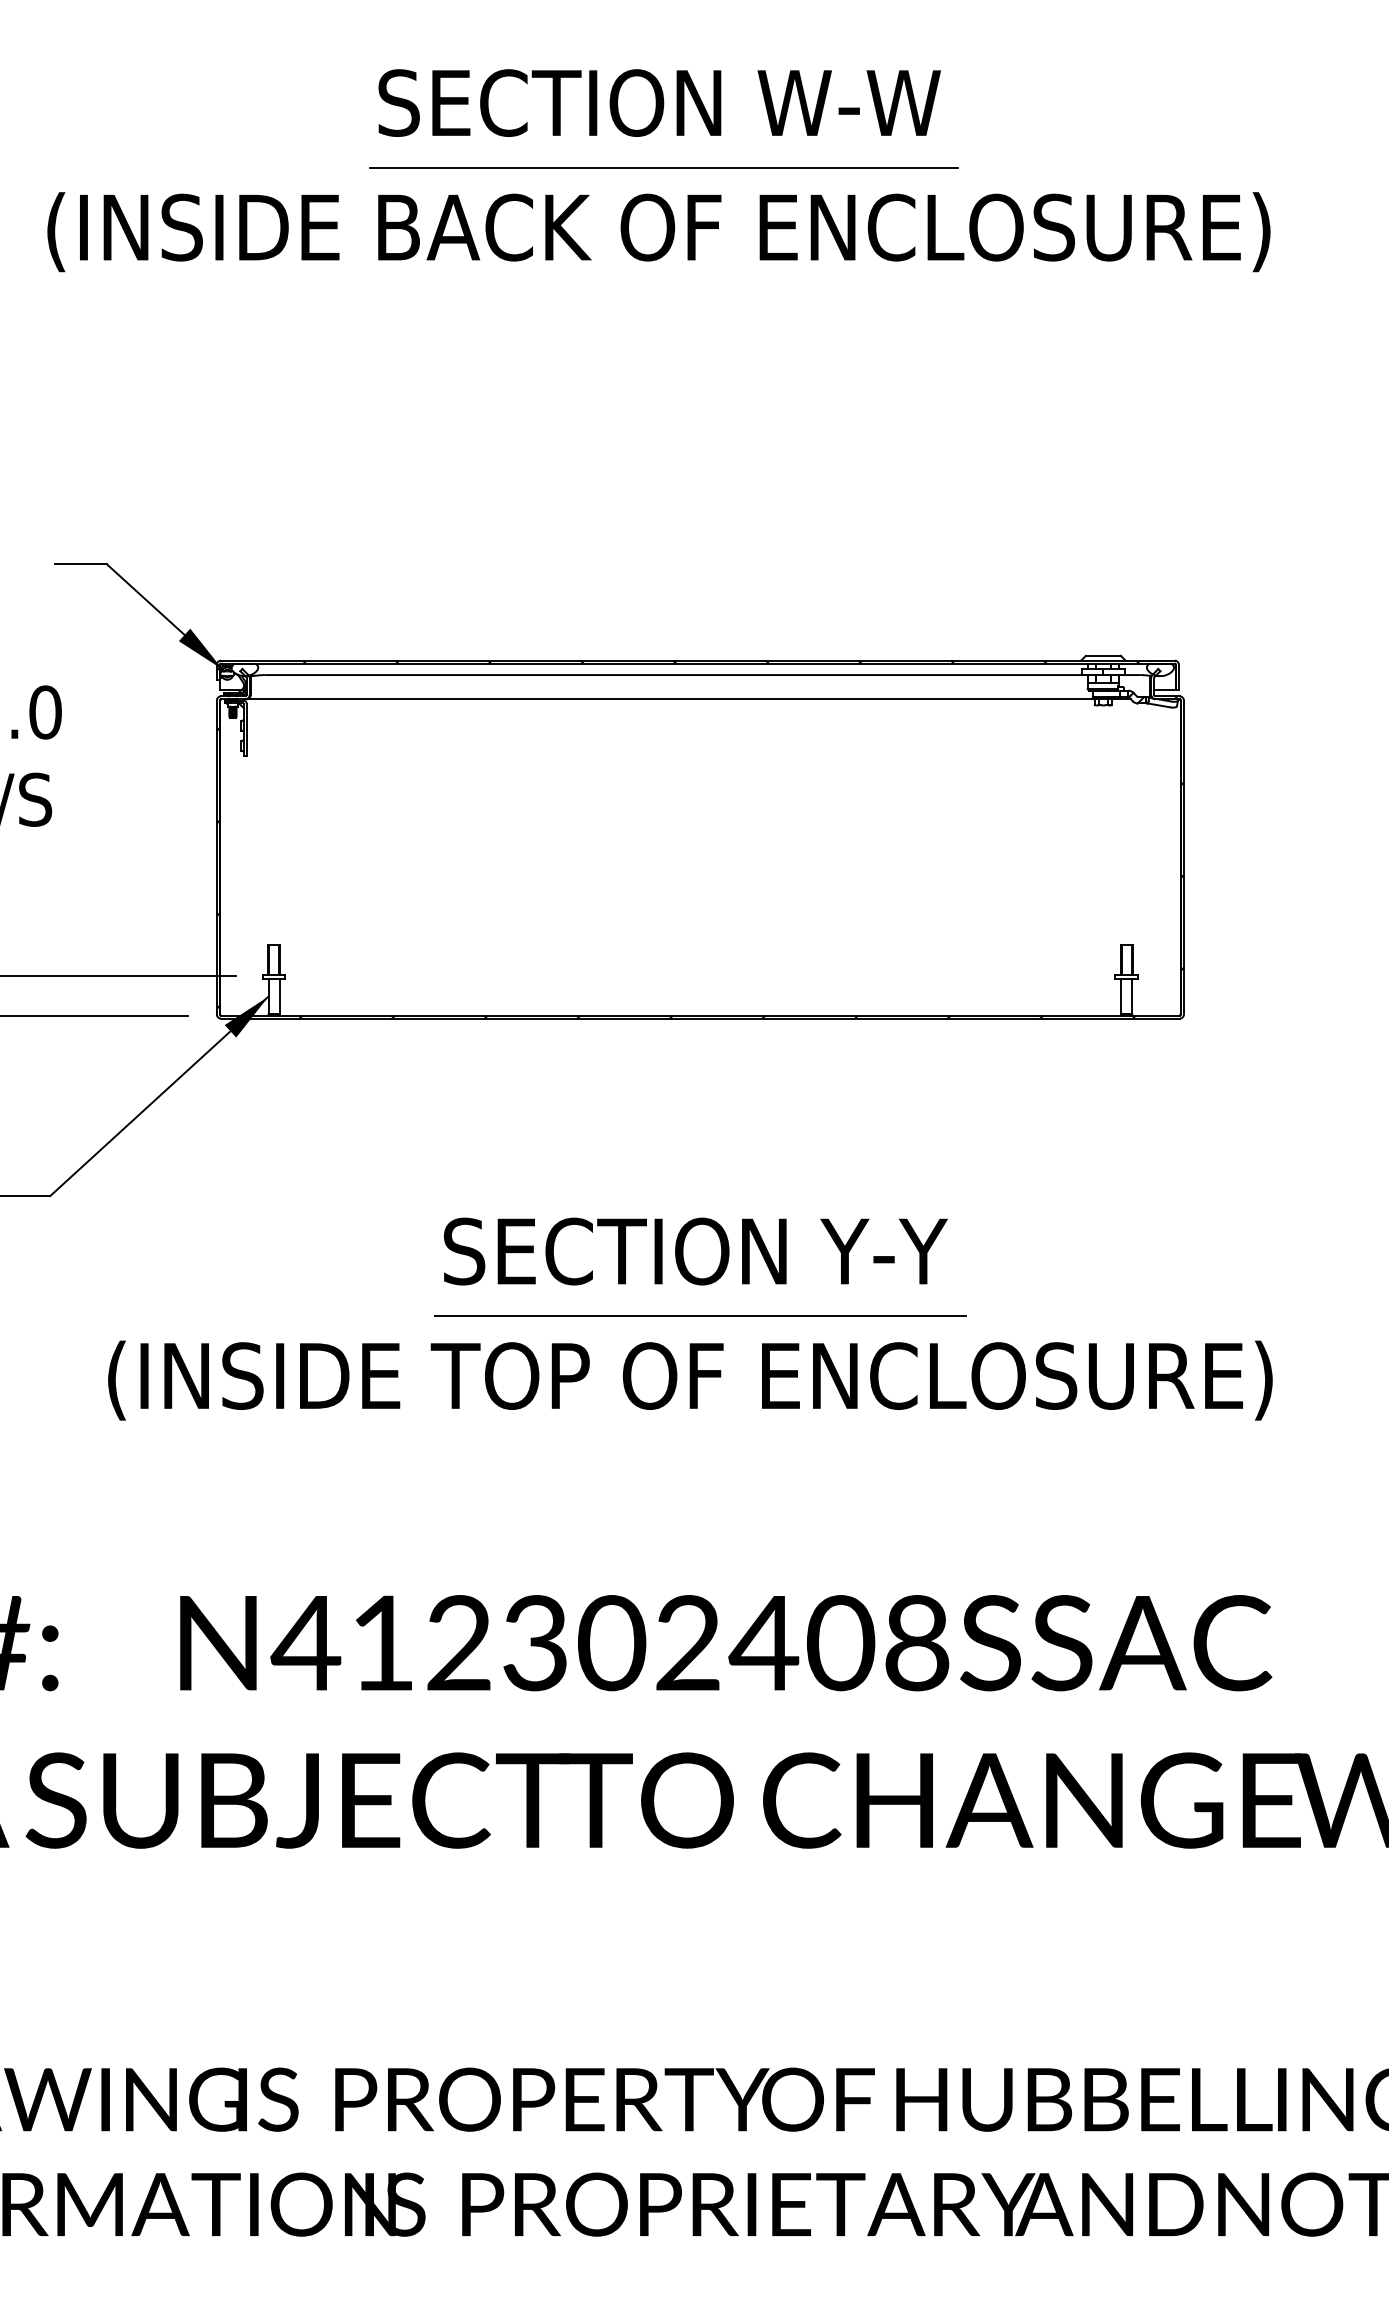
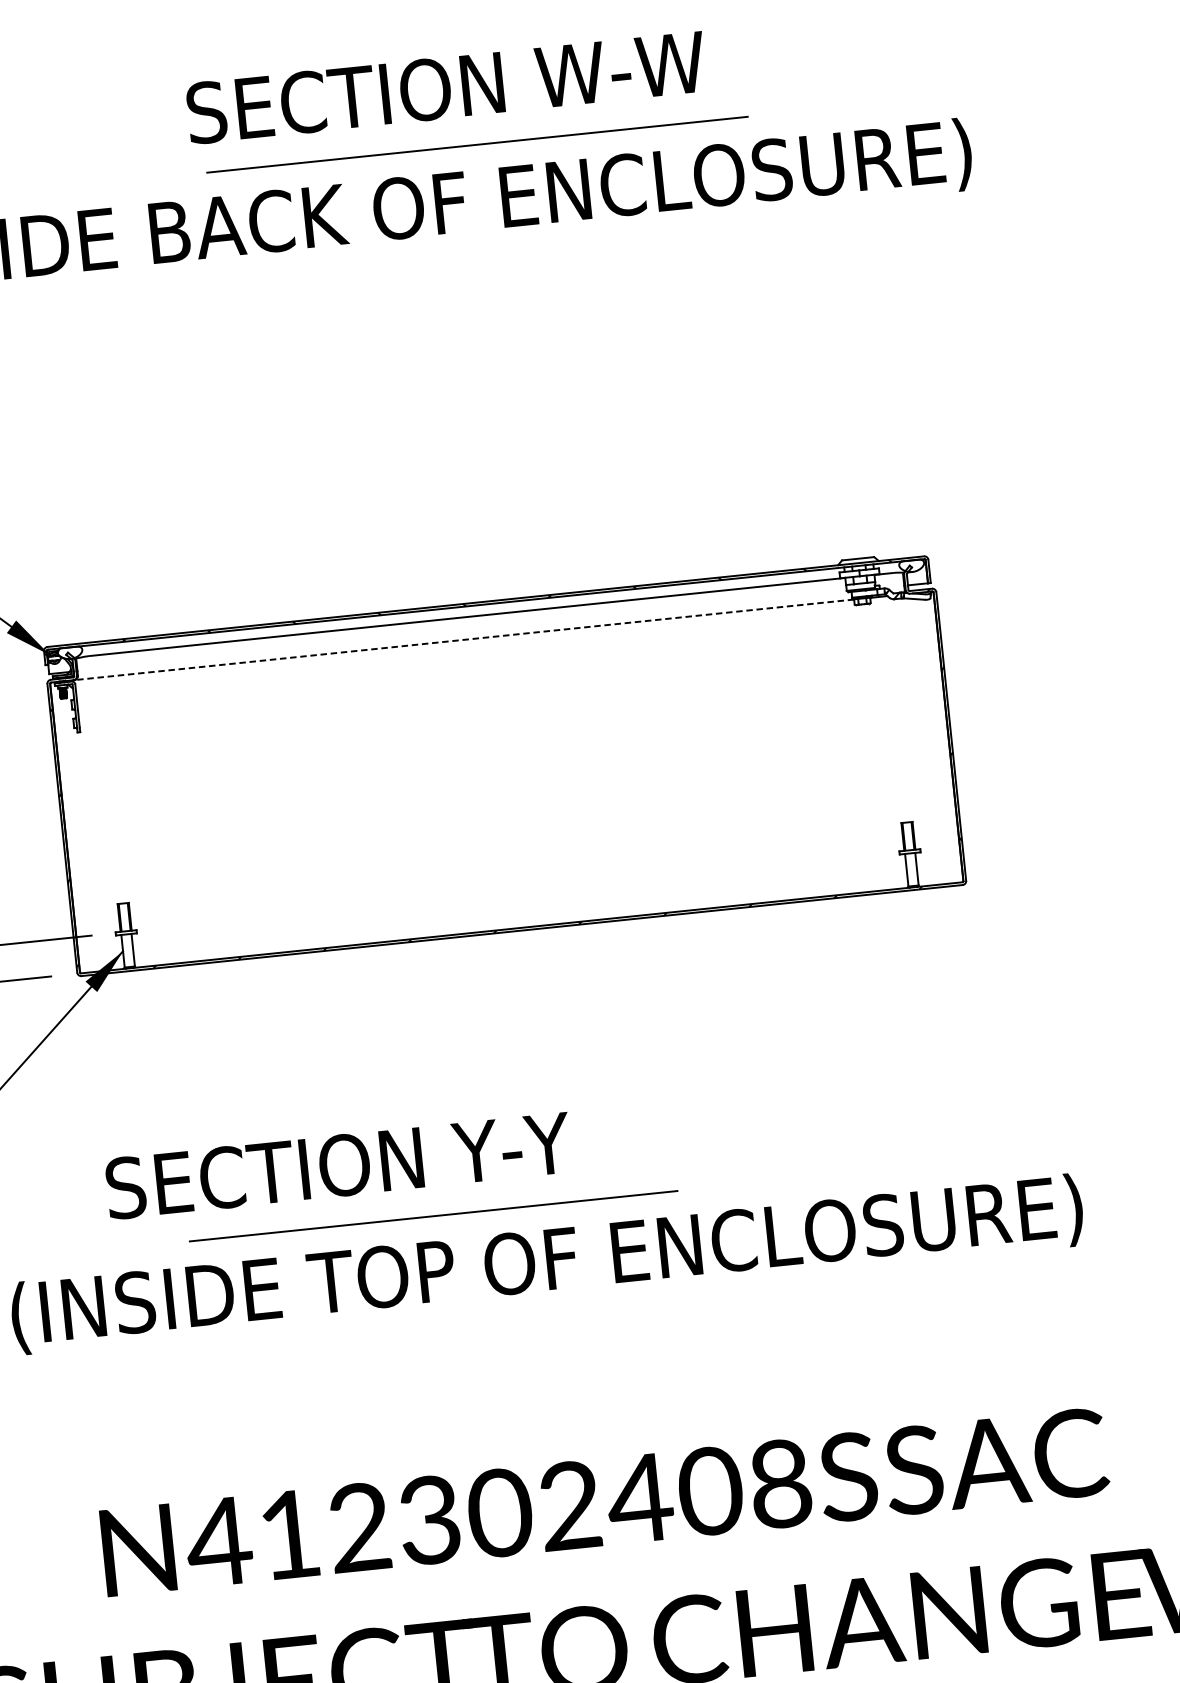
text: (659, 102) -> (446, 87), moved
line: (663, 167) -> (477, 144), moved
line: (670, 699) -> (464, 640), solid -> dashed
text: (695, 1251) -> (338, 1165), moved
line: (700, 1315) -> (433, 1215), moved

